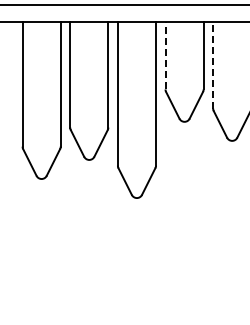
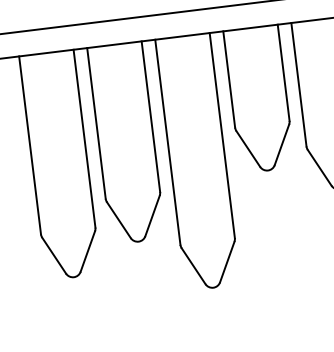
line: (165, 55) -> (229, 79), dashed -> solid
line: (213, 64) -> (299, 83), dashed -> solid

